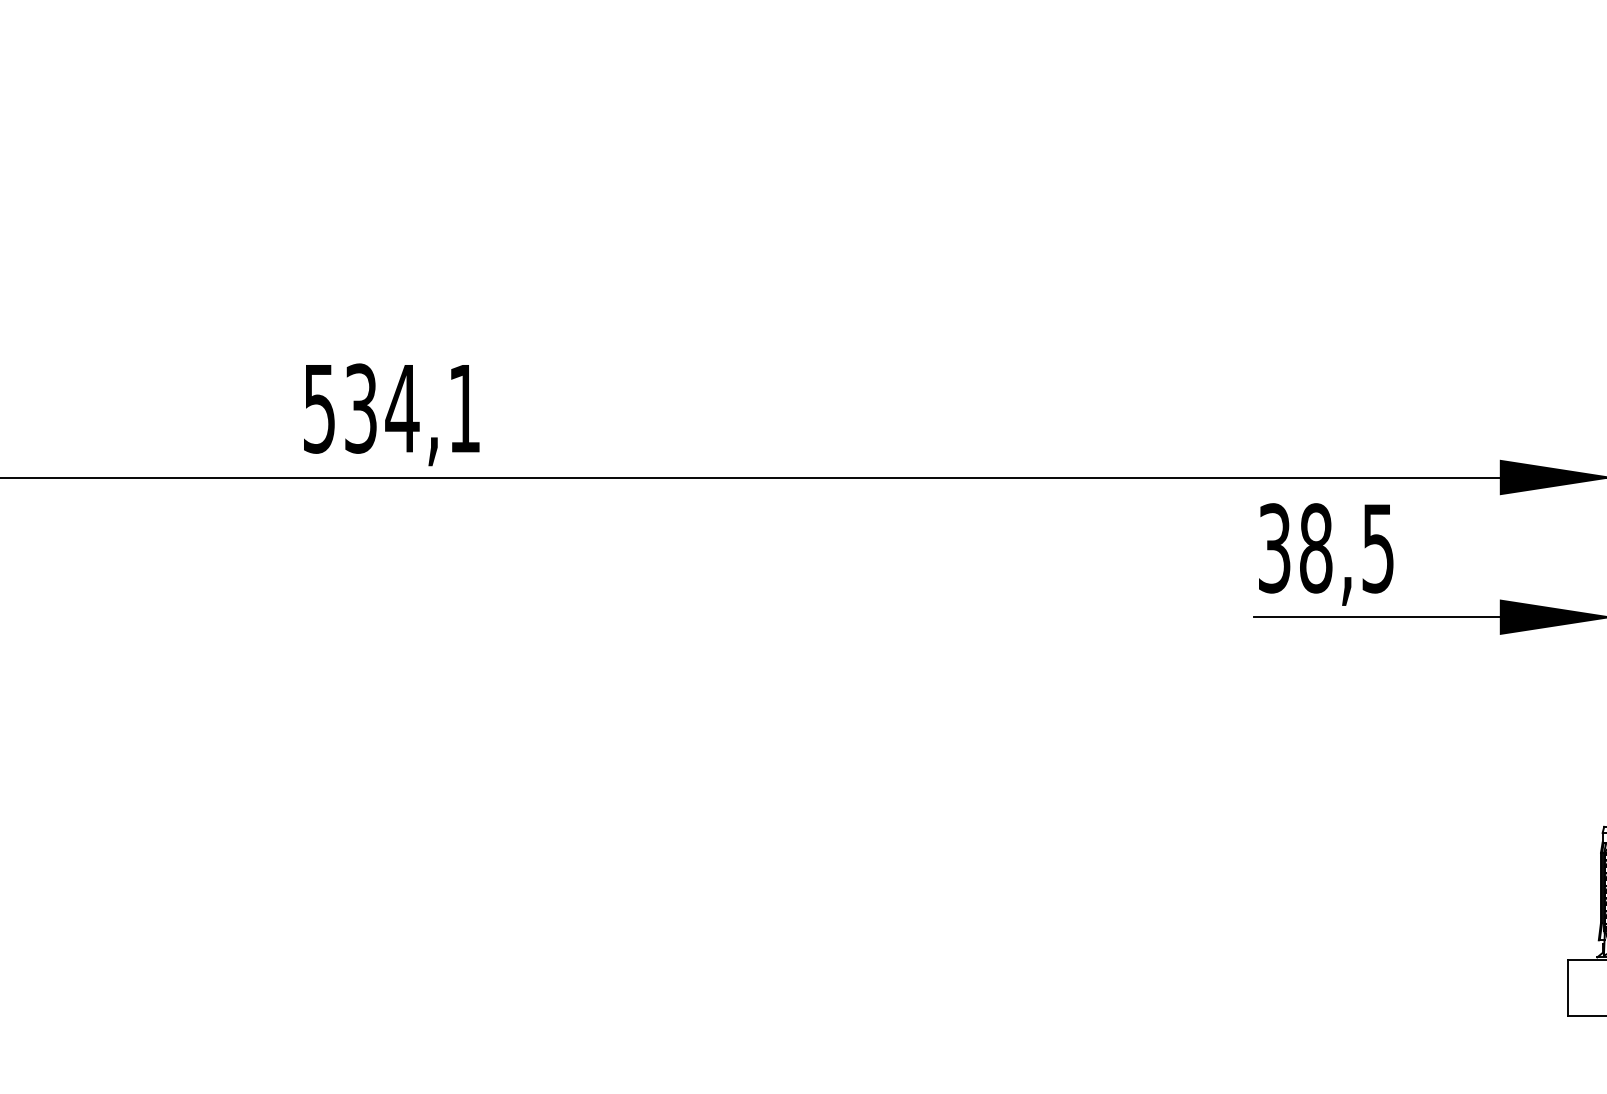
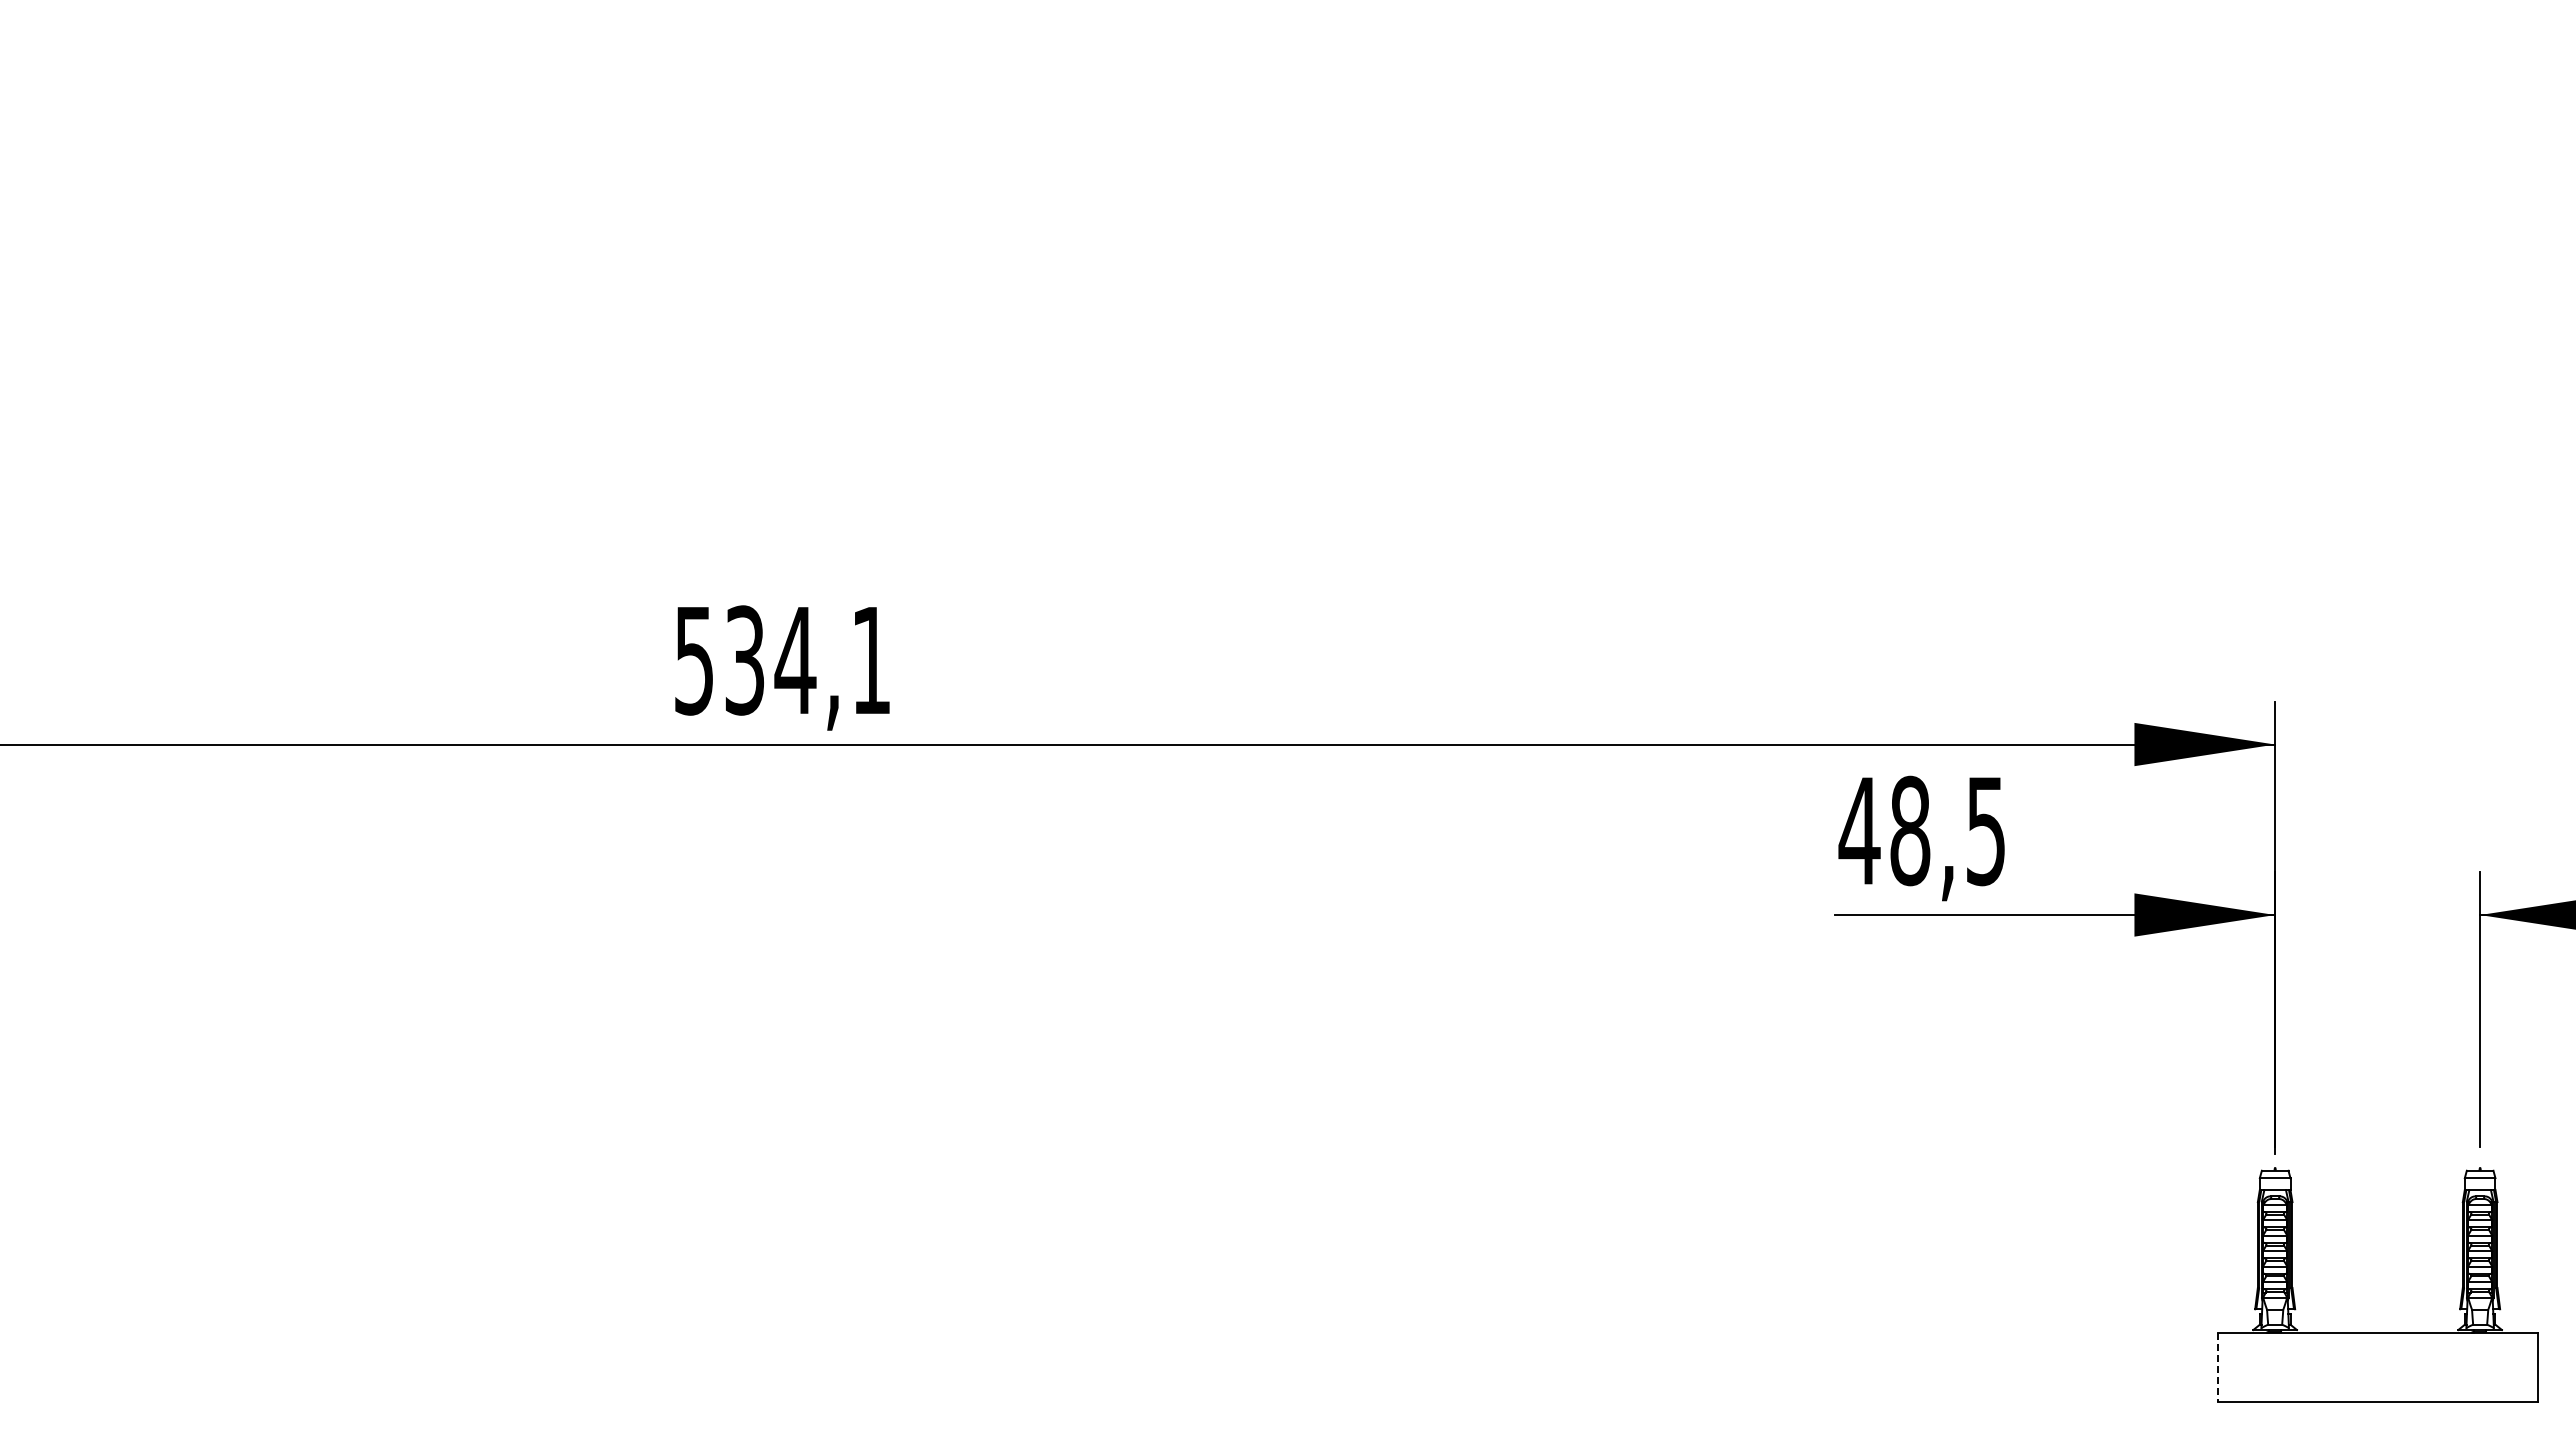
text: (1274, 547) -> (1859, 830), 38,5 -> 48,5
line: (1567, 988) -> (2217, 1367), solid -> dashed

